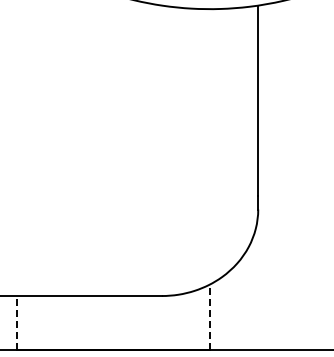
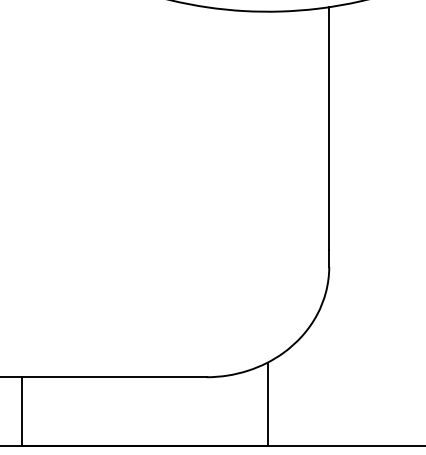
line: (210, 317) -> (268, 404), dashed -> solid
line: (17, 322) -> (22, 410), dashed -> solid

